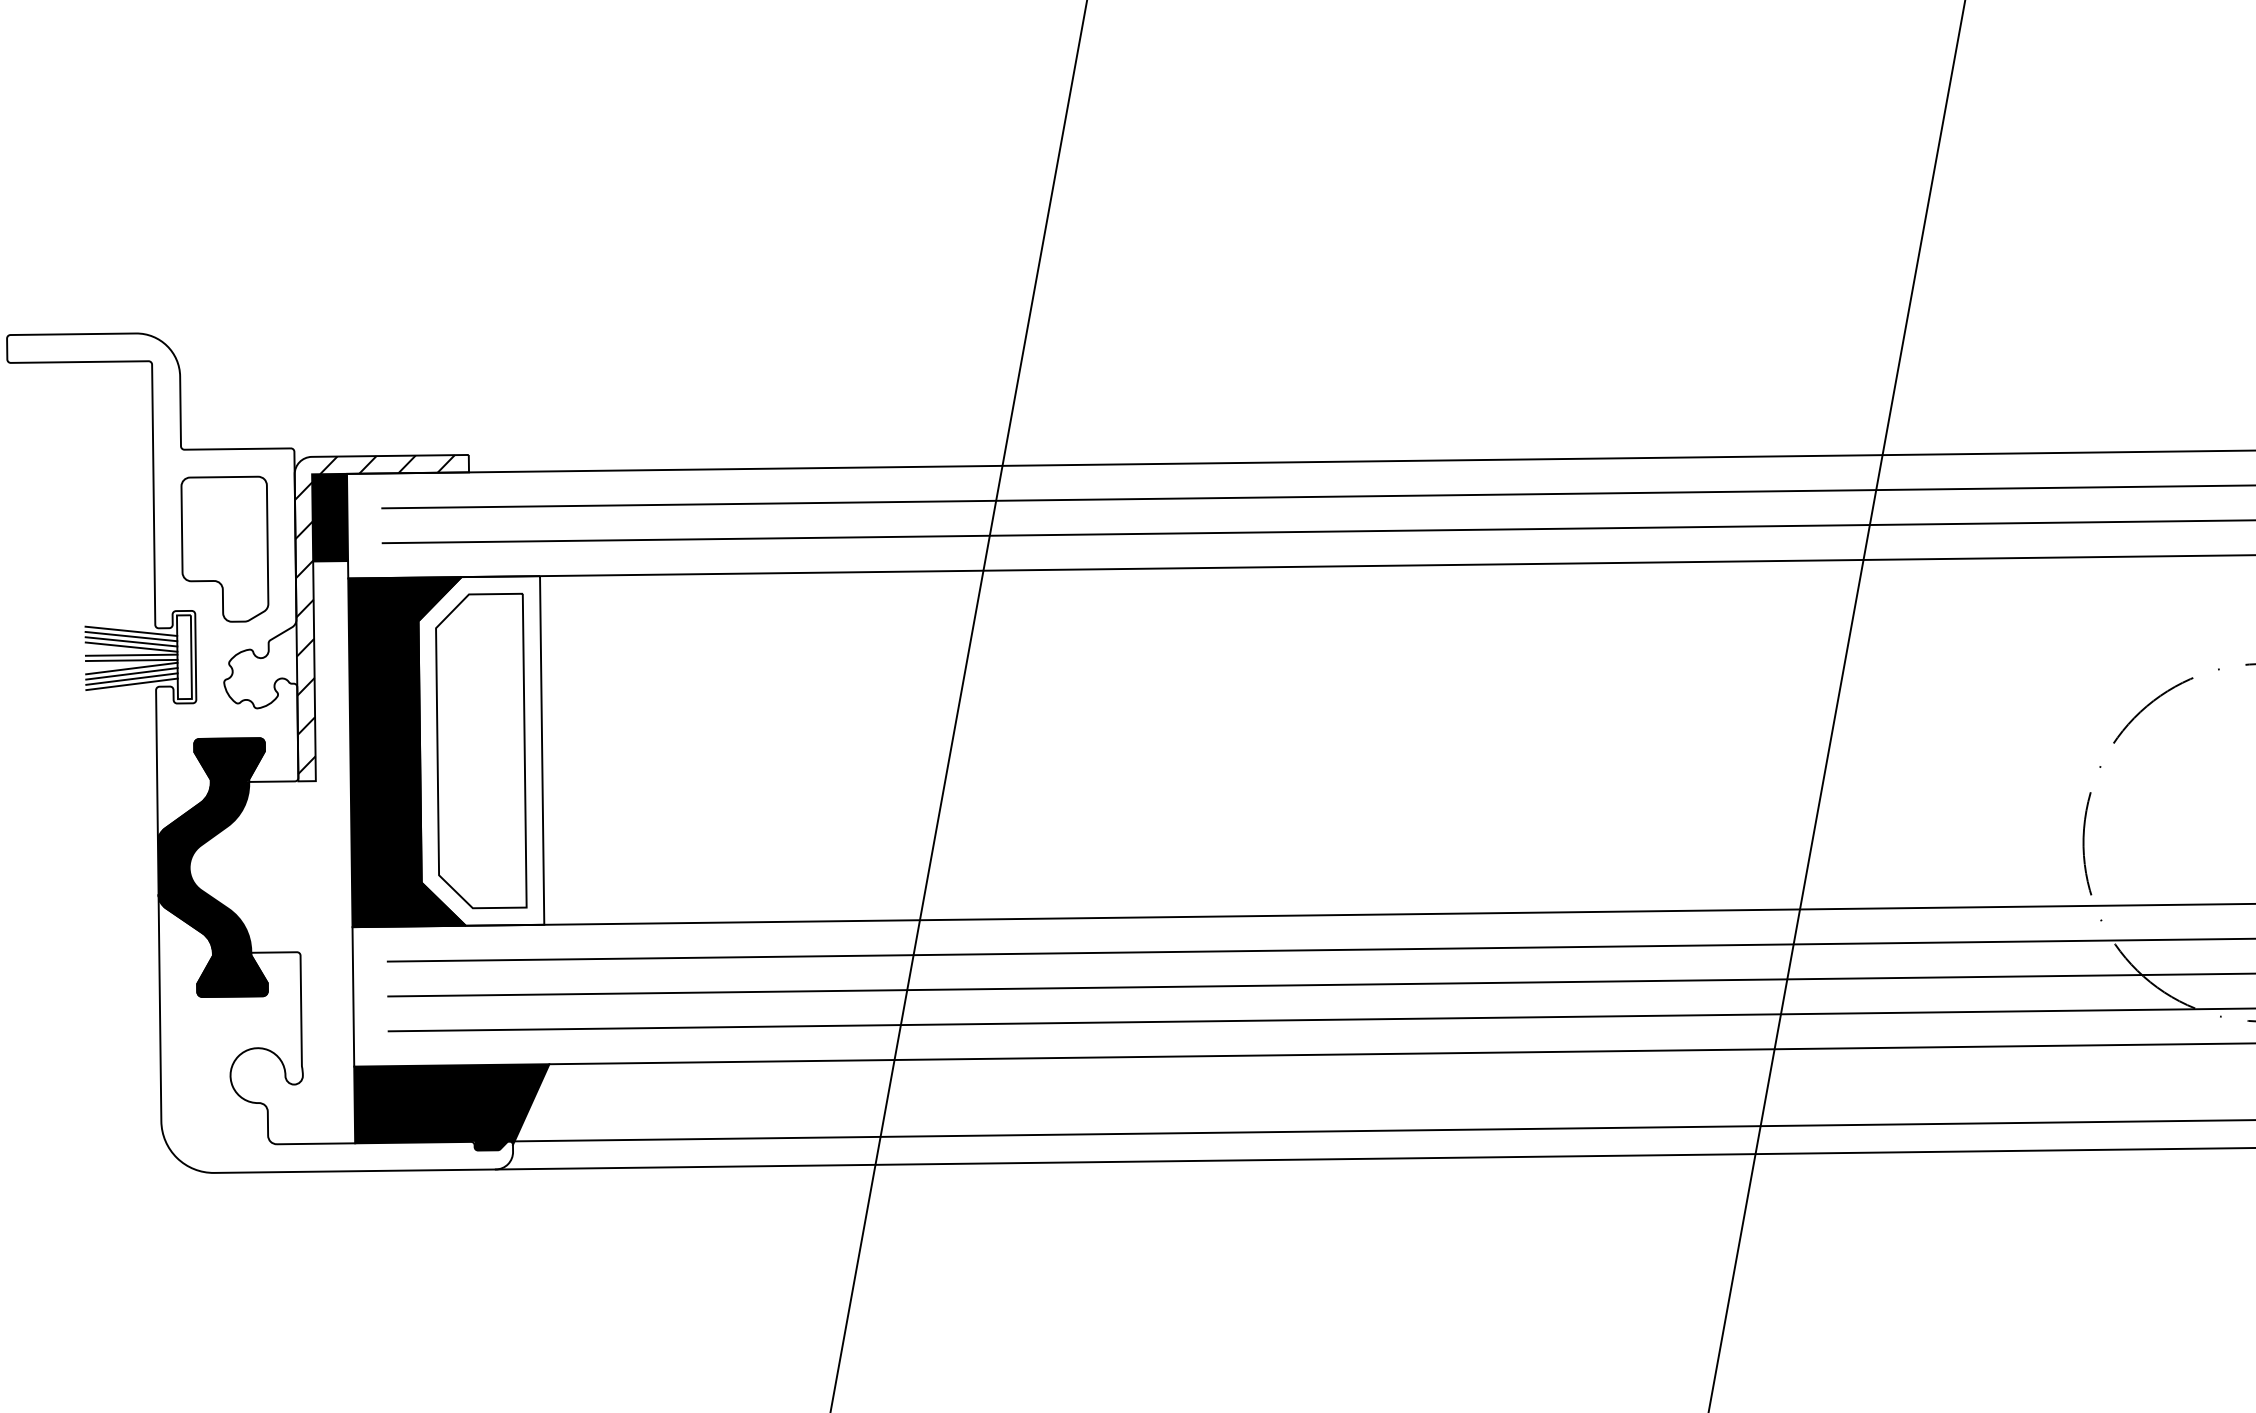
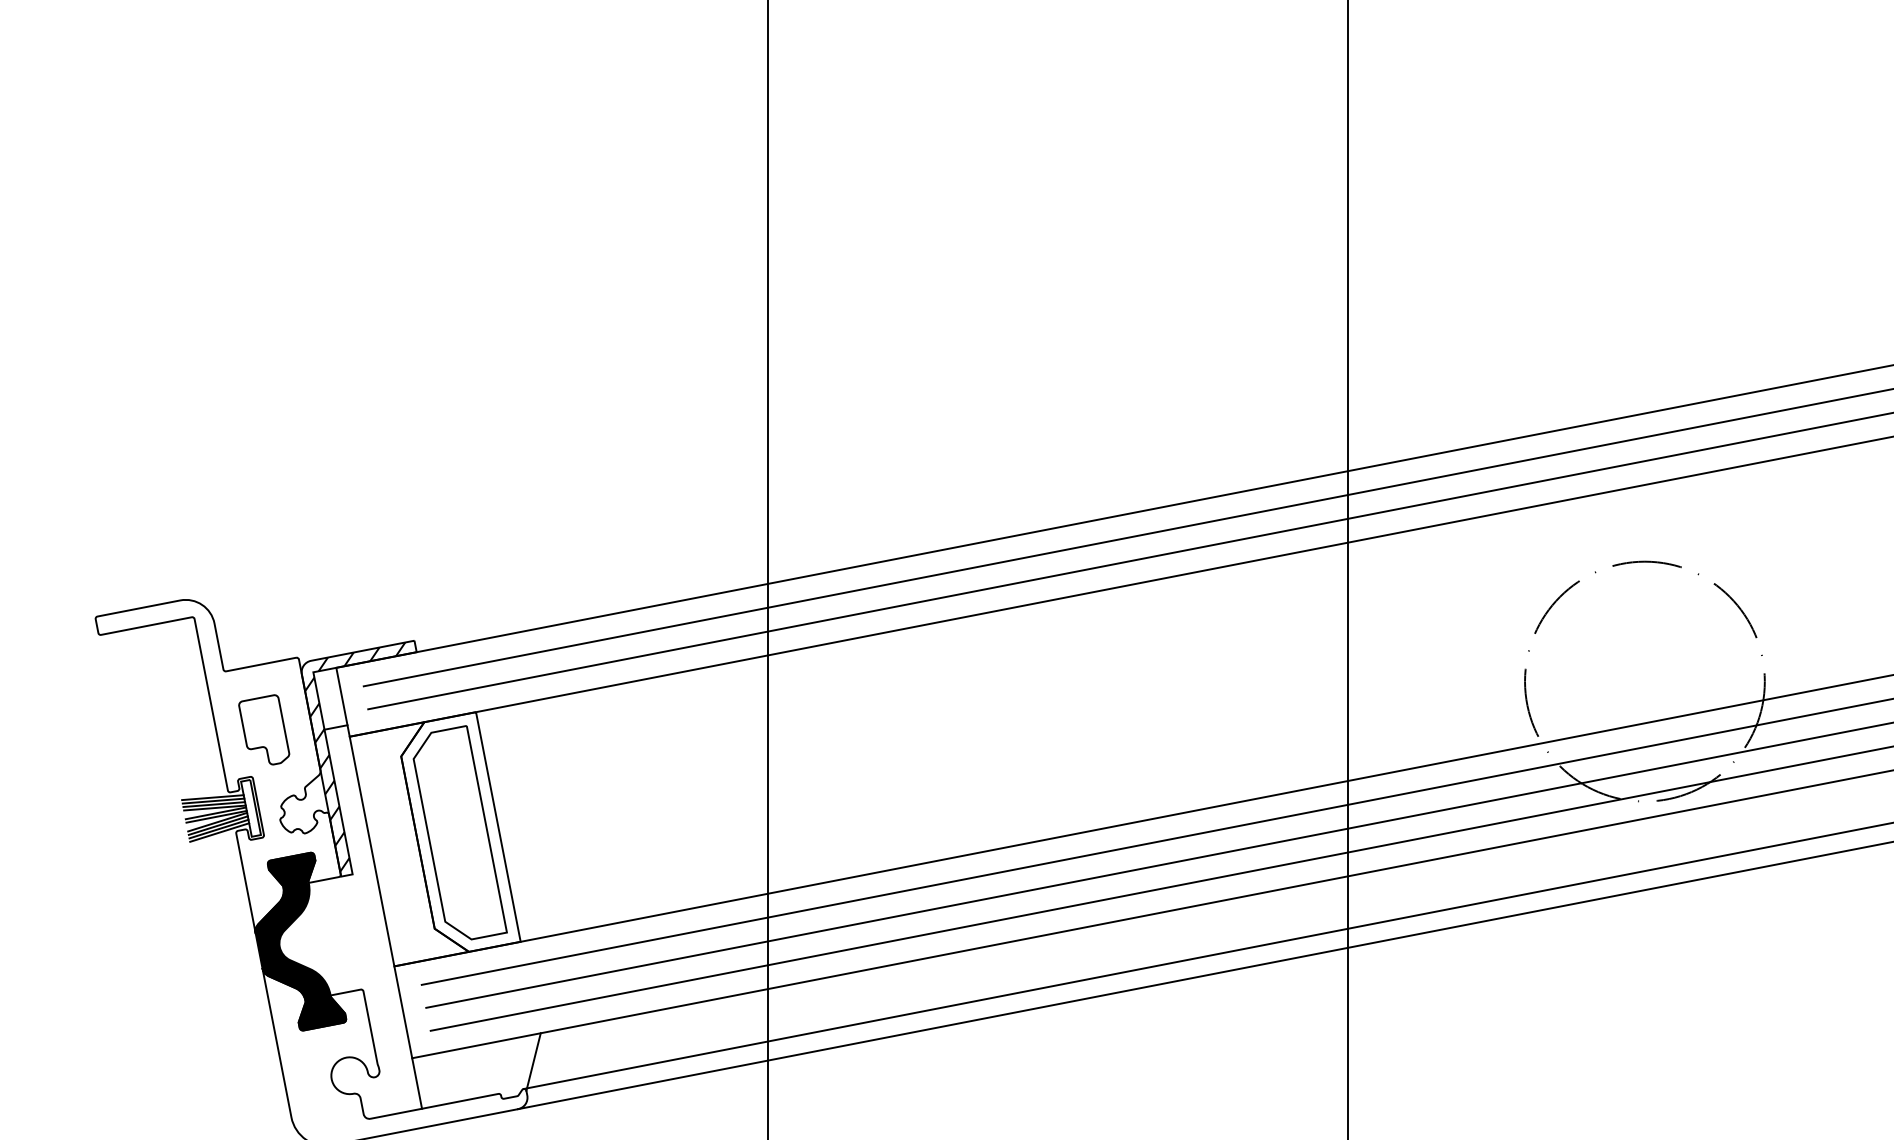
fill: (330, 517) -> (330, 698), removed
part: (223, 544) -> (263, 729), size x0.7
fill: (407, 752) -> (409, 844), removed
fill: (445, 1101) -> (476, 1070), removed

